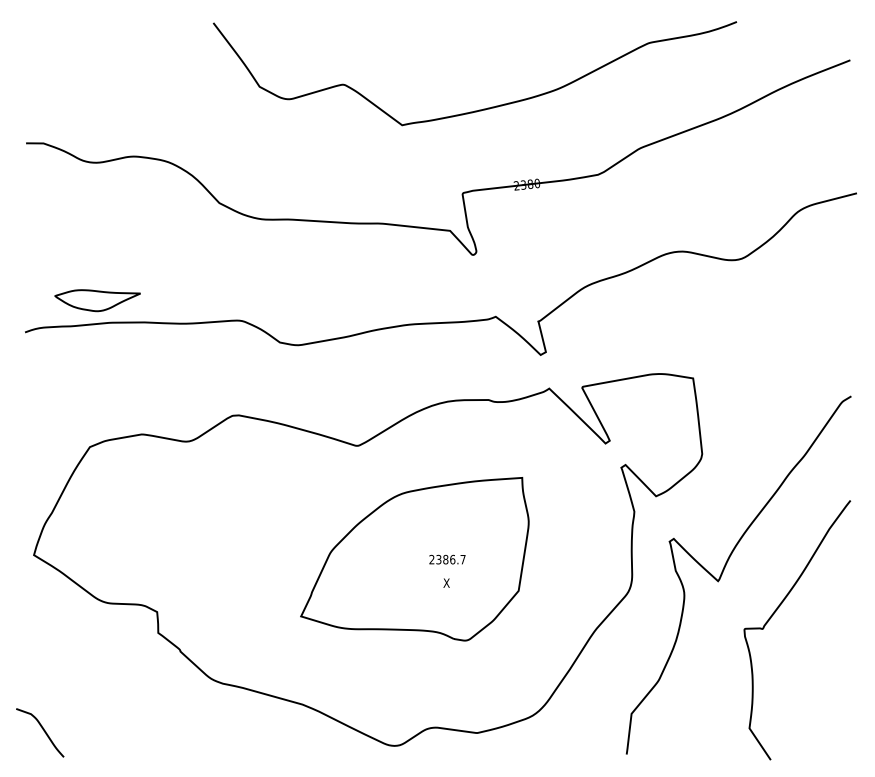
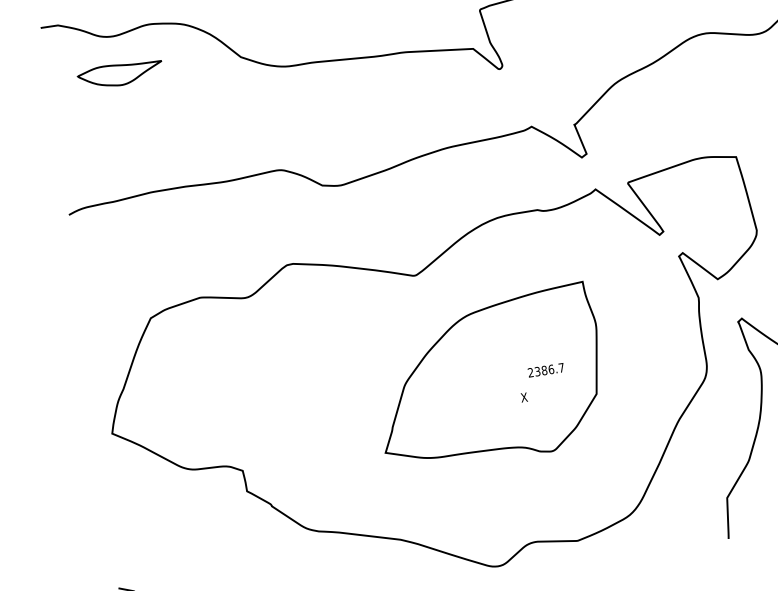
part: (97, 300) -> (120, 74), moved
text: (447, 559) -> (546, 370), moved

